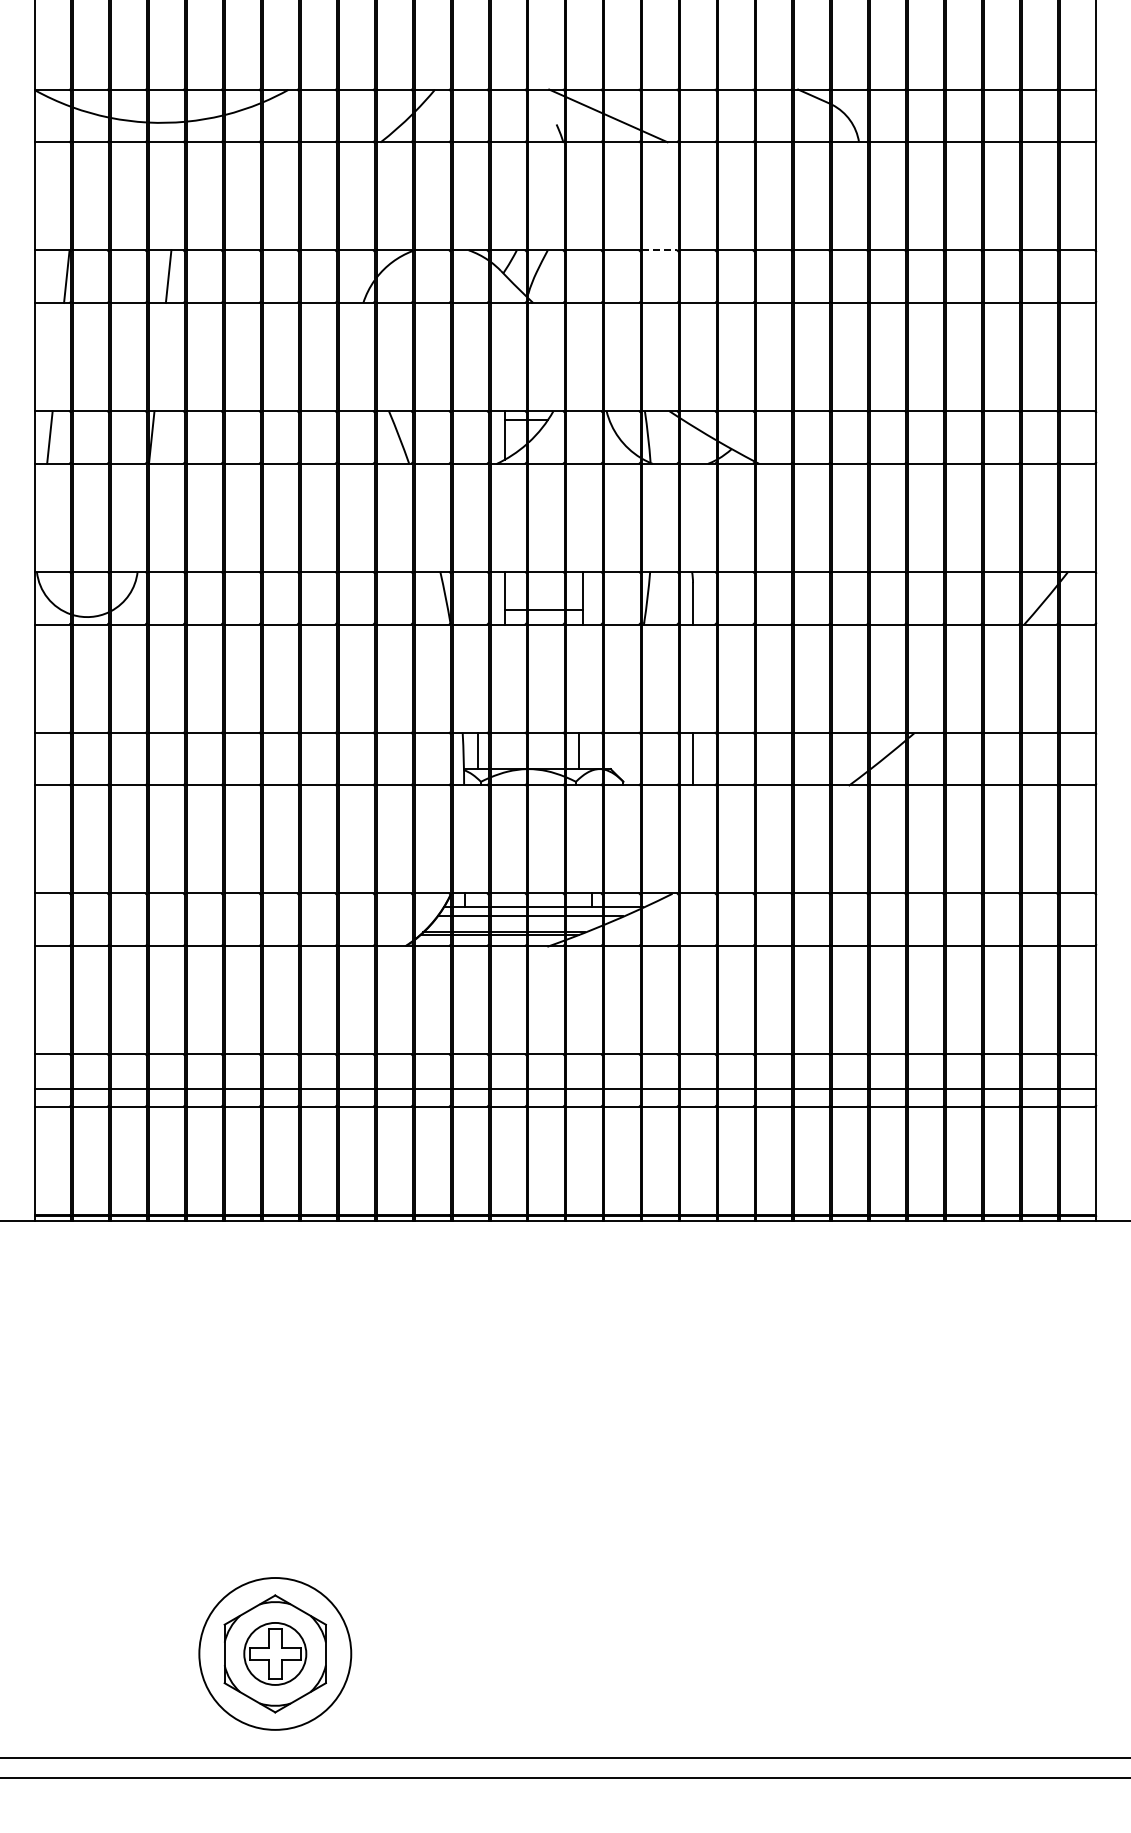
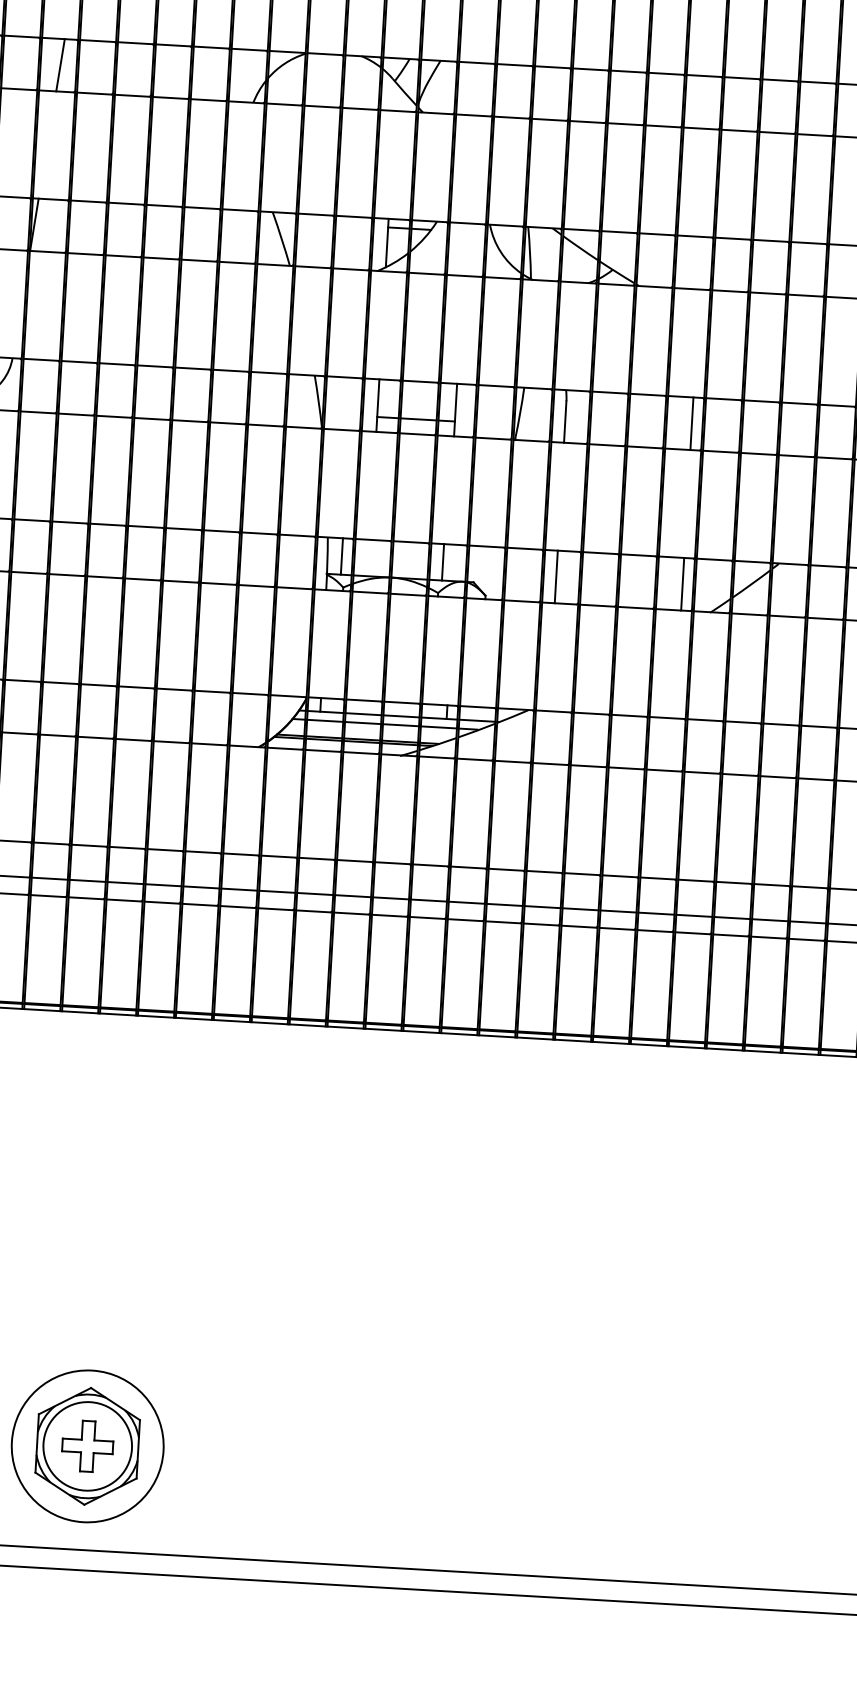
line: (660, 250) -> (553, 67), dashed -> solid
line: (819, 597) -> (691, 423), added
line: (819, 758) -> (682, 583), added
circle: (275, 1653) -> (87, 1445), size x1.43

